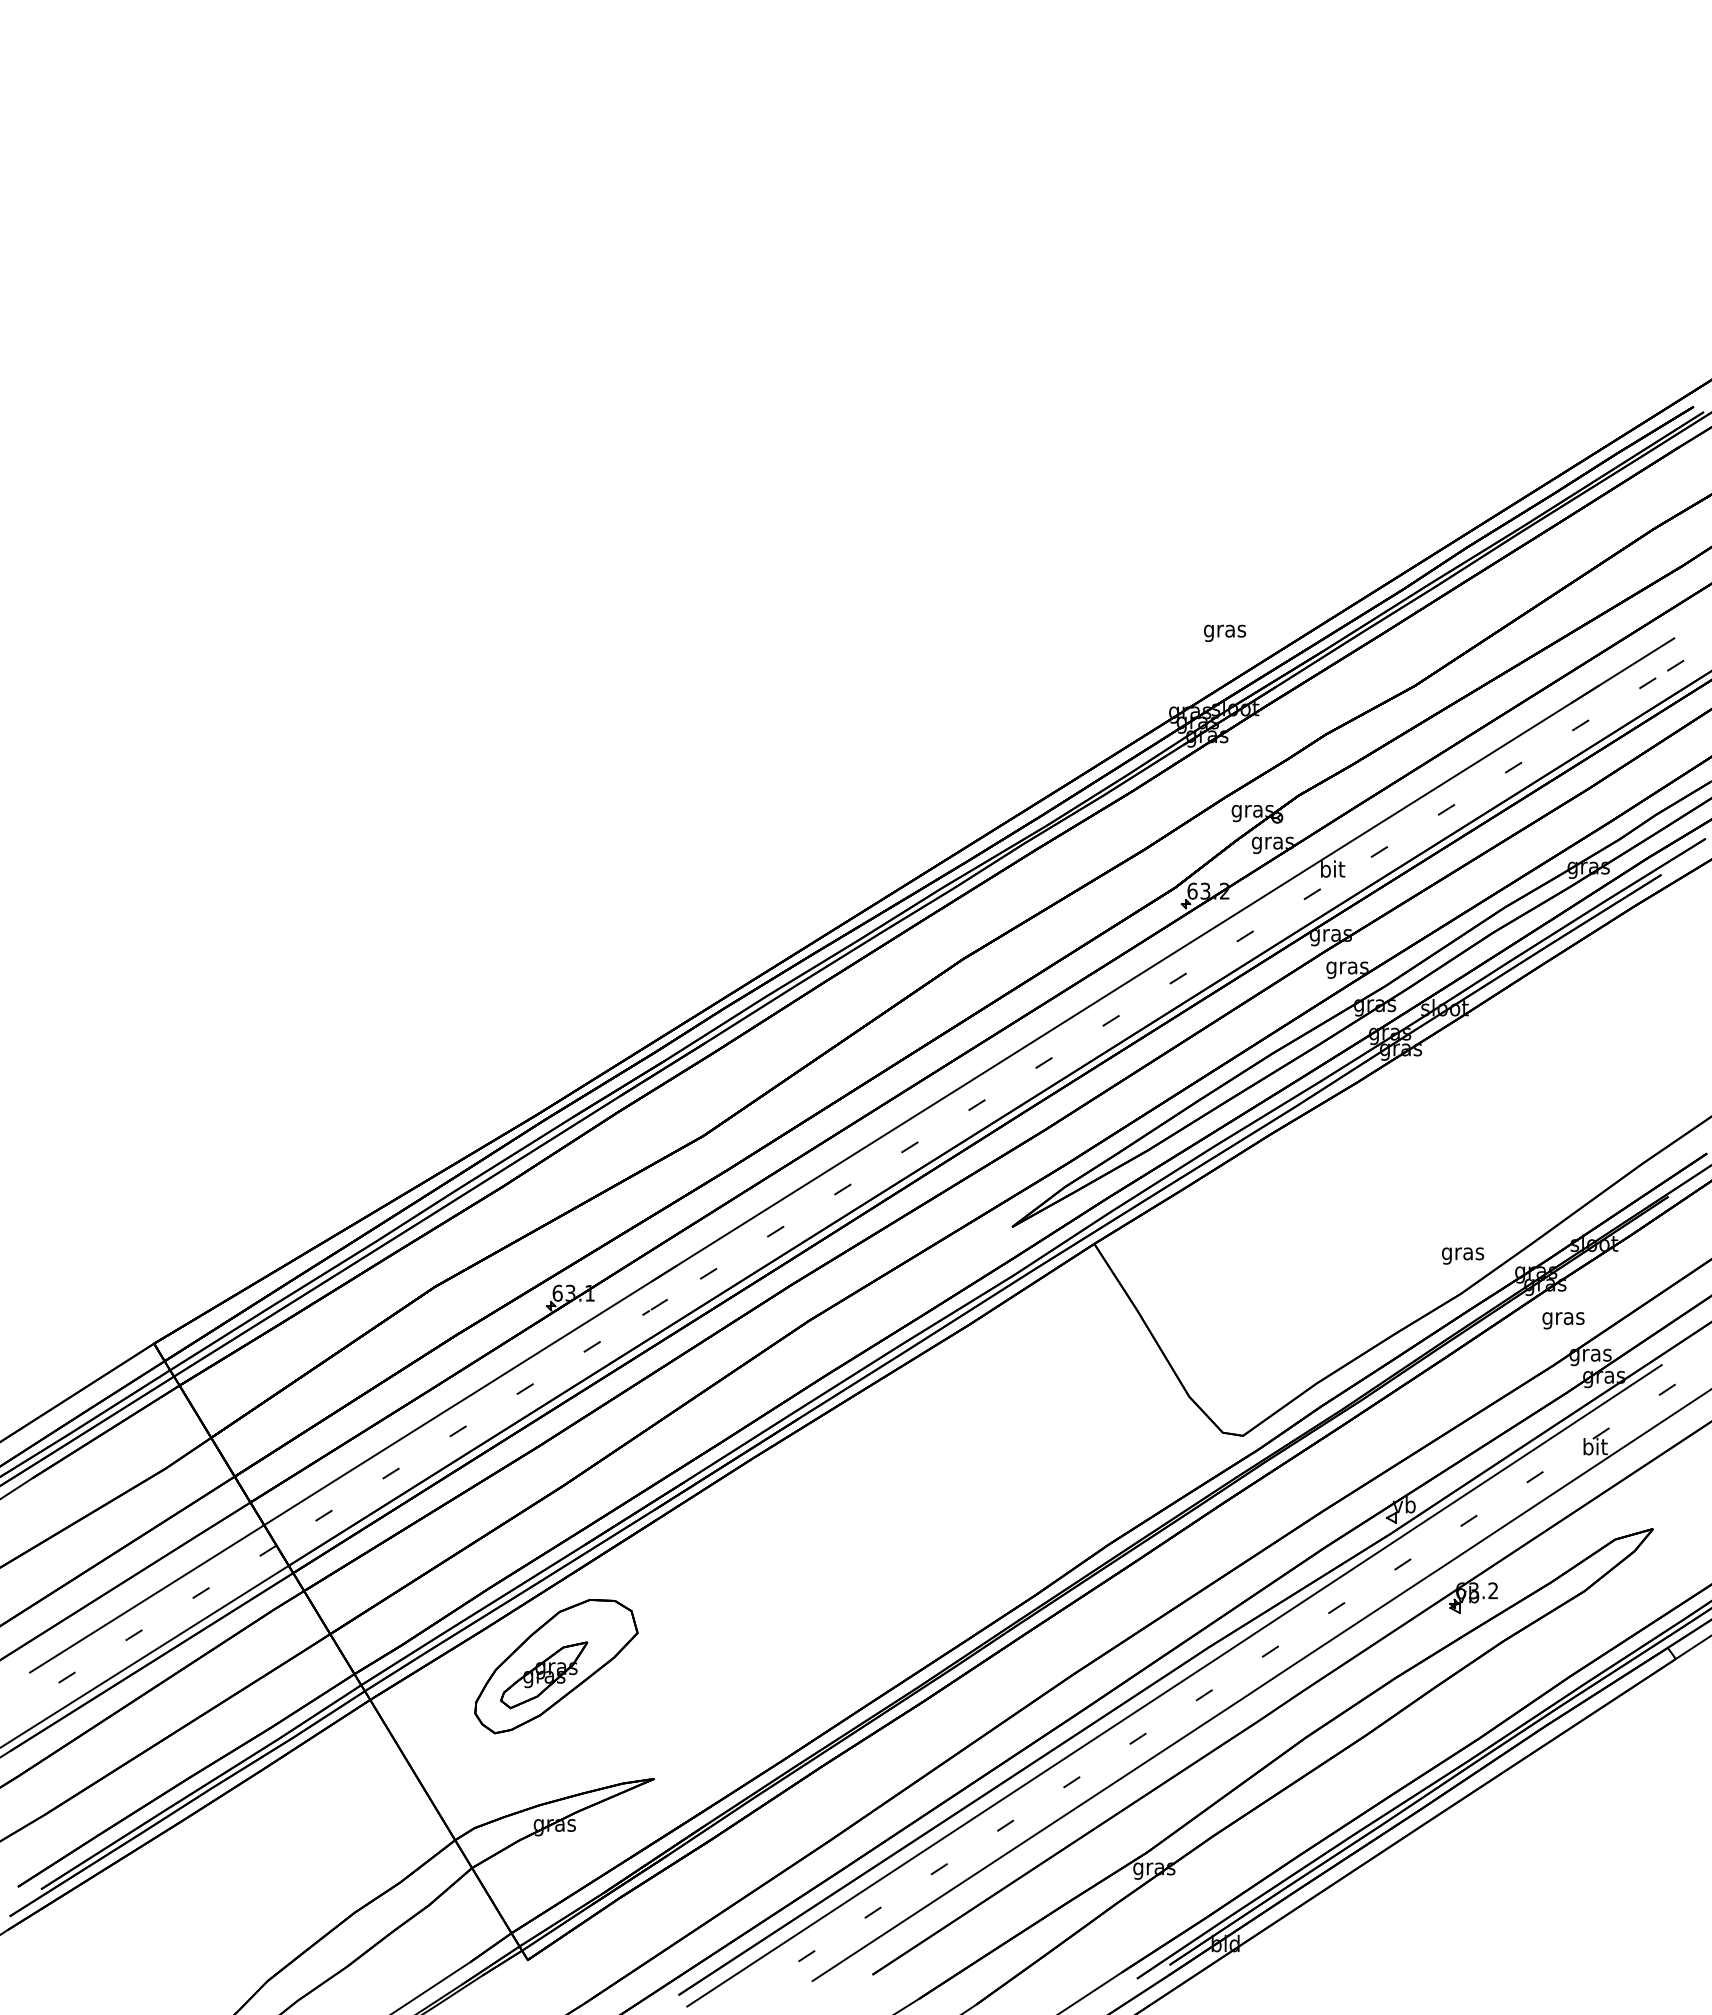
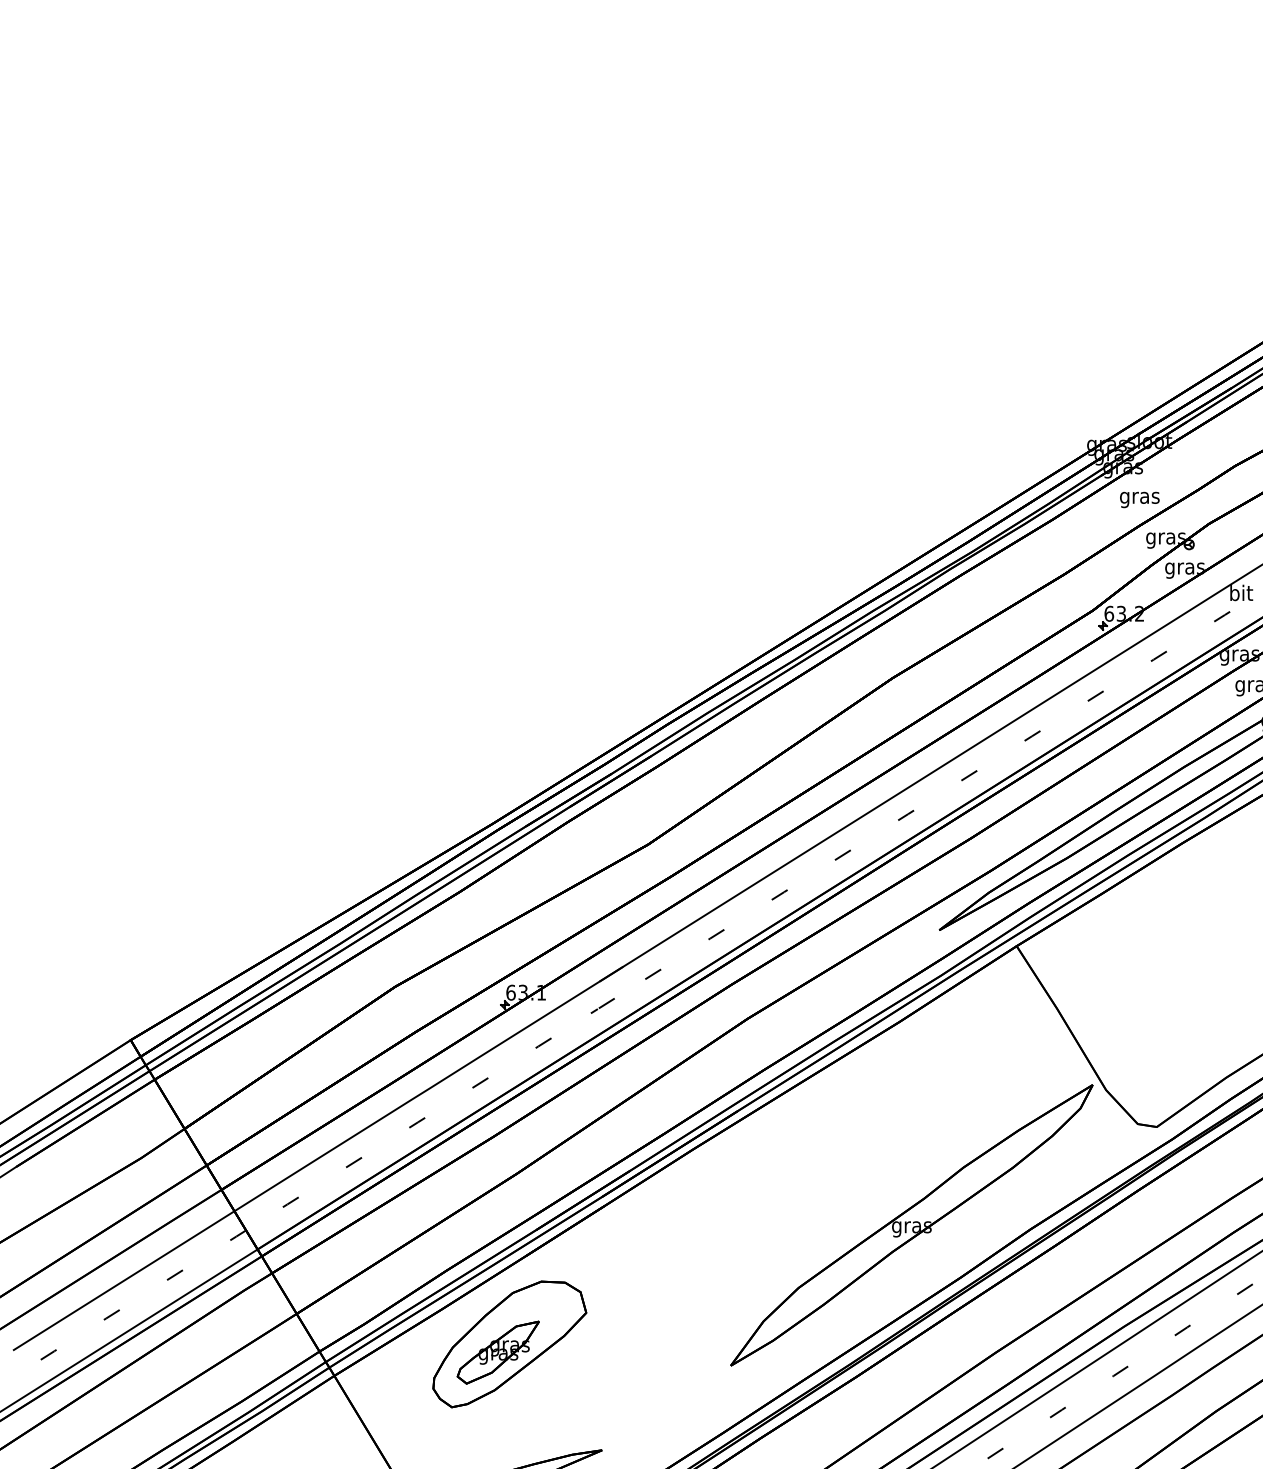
text: (1225, 632) -> (1140, 499), moved
part: (982, 1539) -> (911, 1224), added

